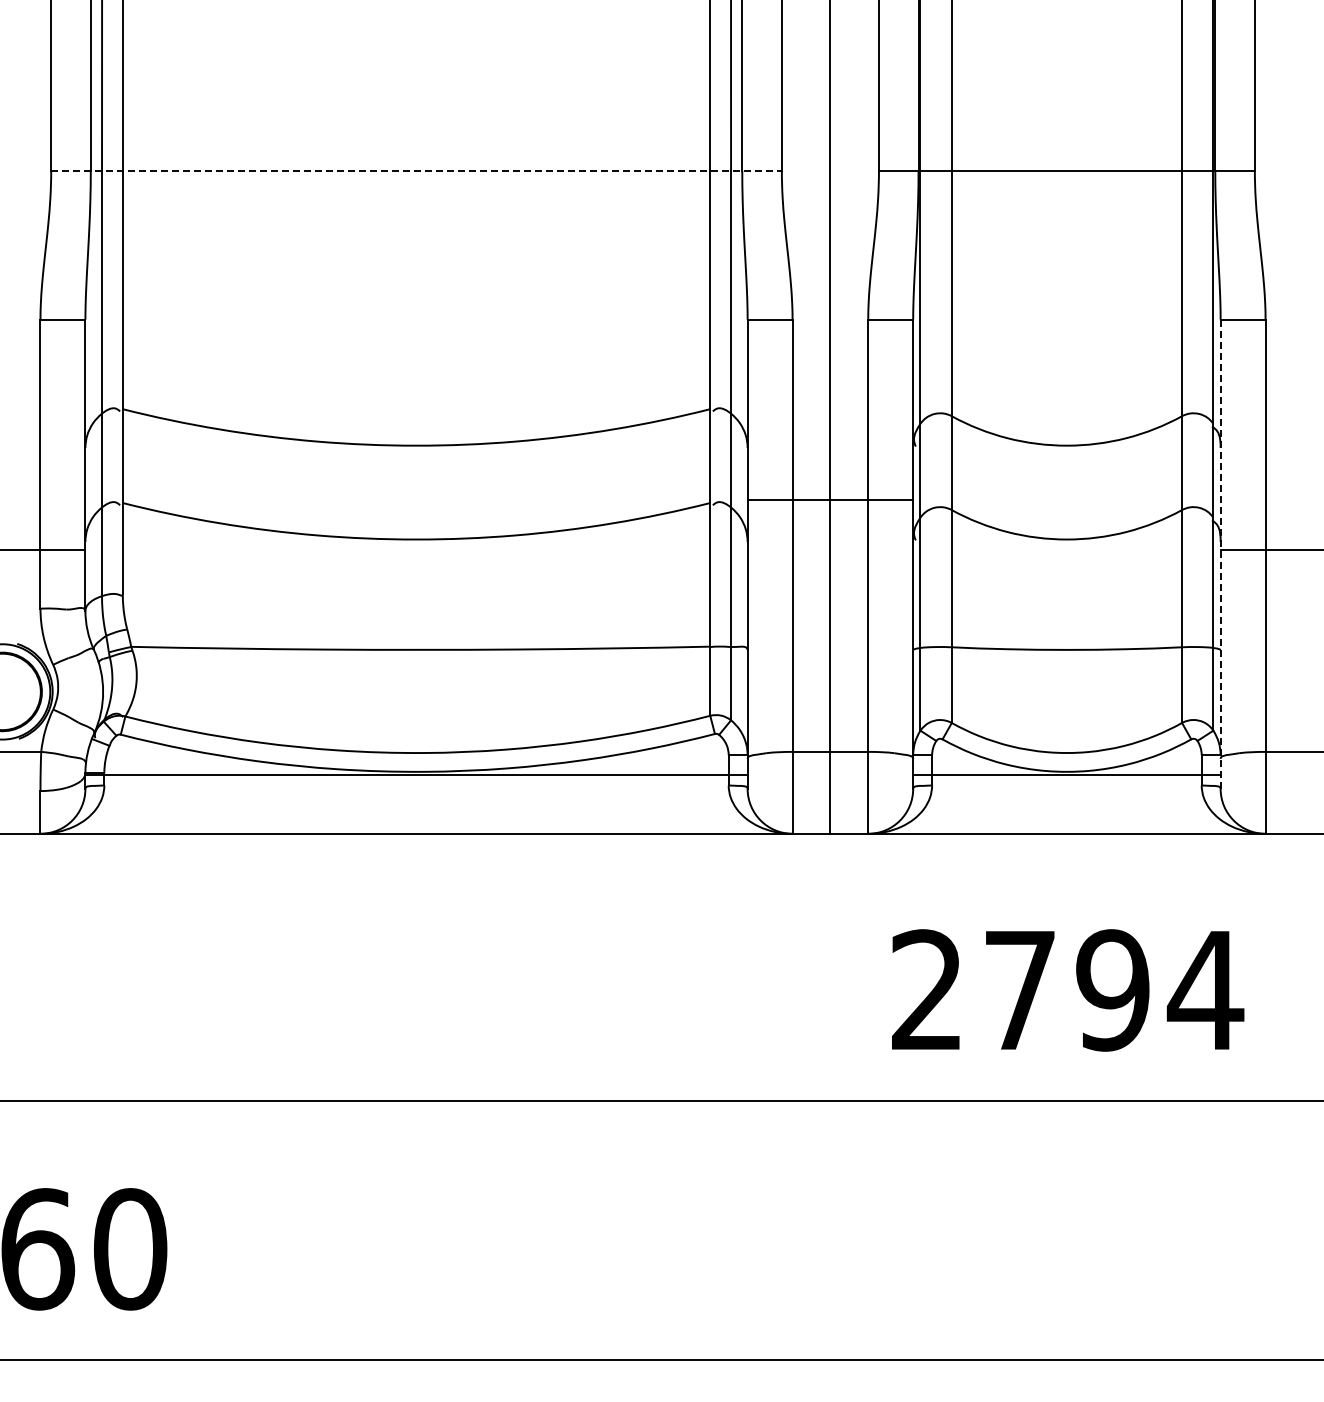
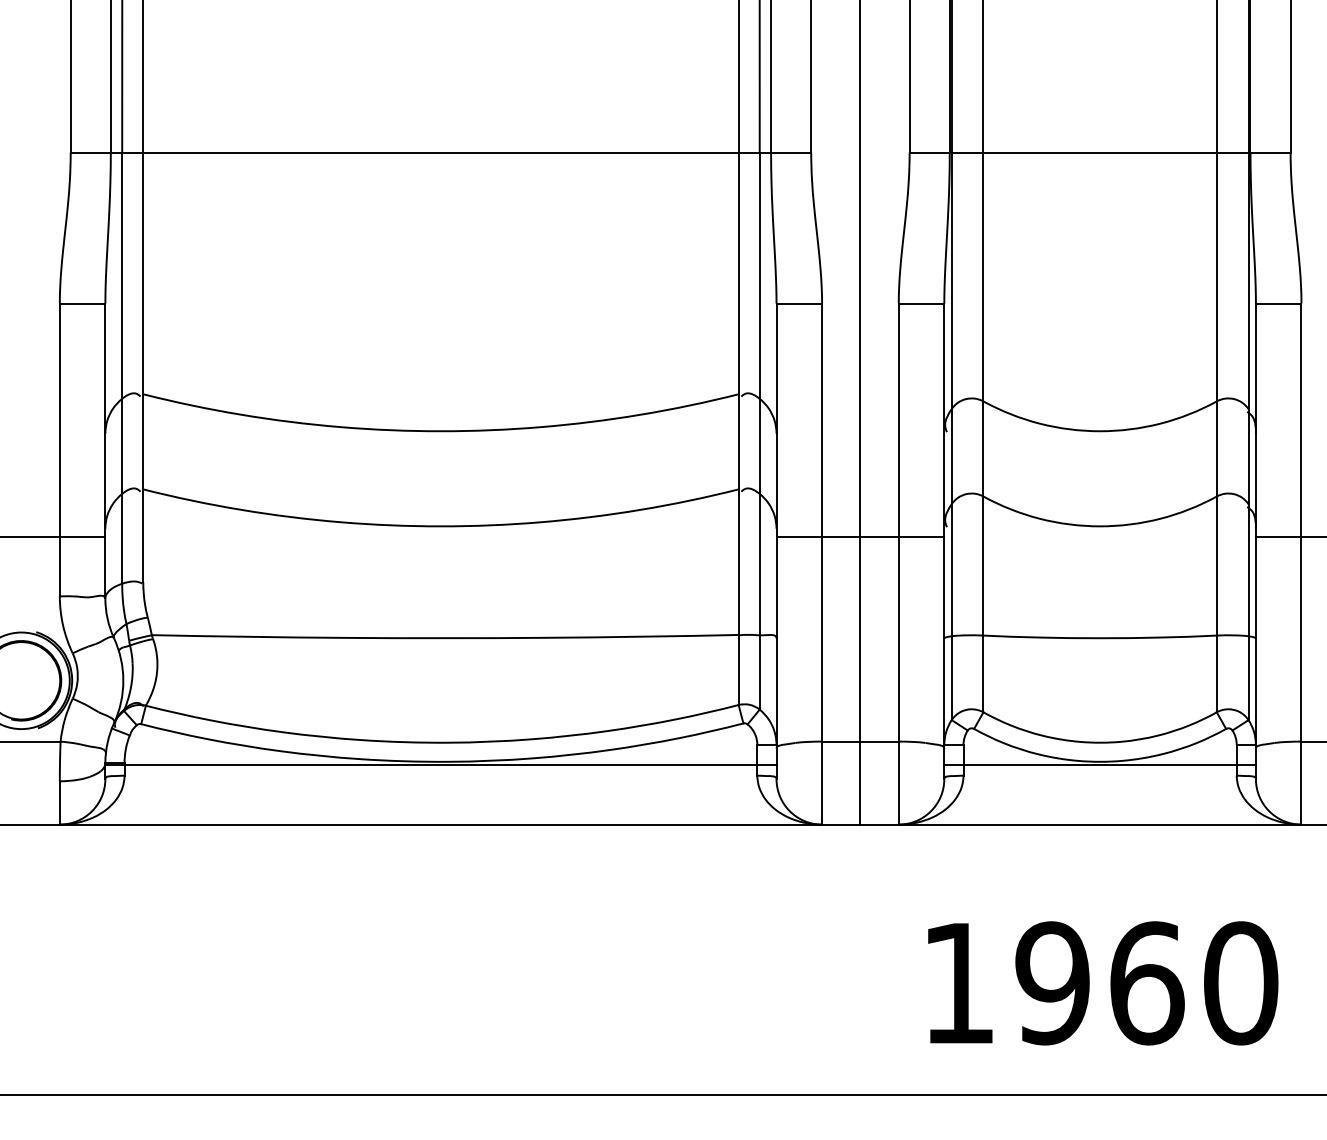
line: (417, 170) -> (441, 152), dashed -> solid
line: (830, 500) -> (860, 537), moved
line: (1220, 554) -> (1255, 541), dashed -> solid
text: (1068, 990) -> (1101, 983), 2794 -> 1960

